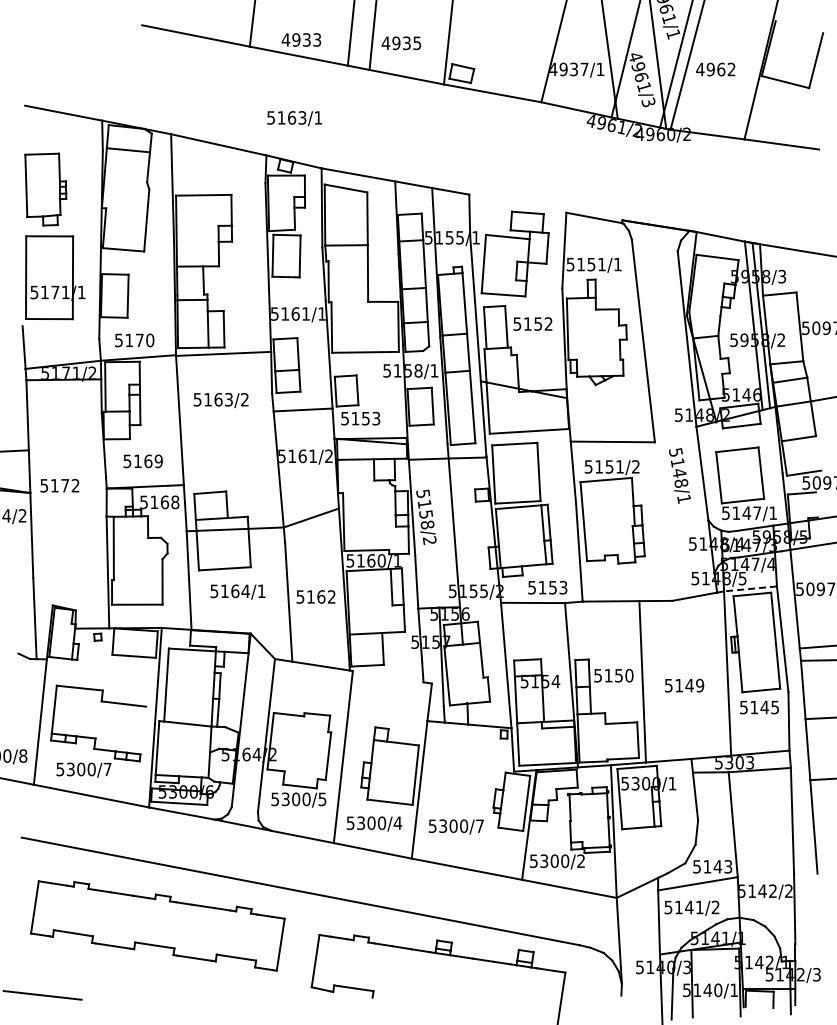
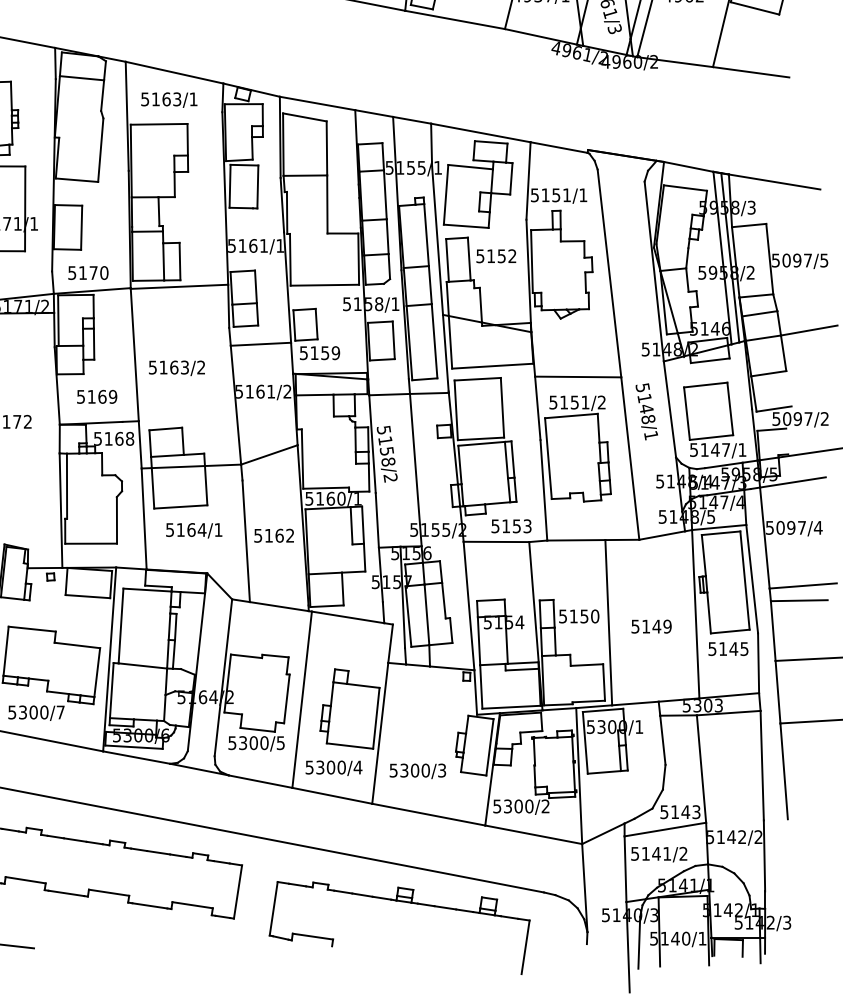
text: (294, 118) -> (169, 99), moved
line: (517, 203) -> (480, 132), added
text: (220, 400) -> (176, 368), moved
text: (376, 418) -> (336, 352), 5153 -> 5159
line: (663, 521) -> (630, 458), added
line: (750, 588) -> (719, 527), dashed -> solid
line: (464, 673) -> (426, 614), added
line: (387, 676) -> (347, 617), added
line: (143, 730) -> (97, 672), added
text: (479, 826) -> (441, 770), 5300/7 -> 5300/3

